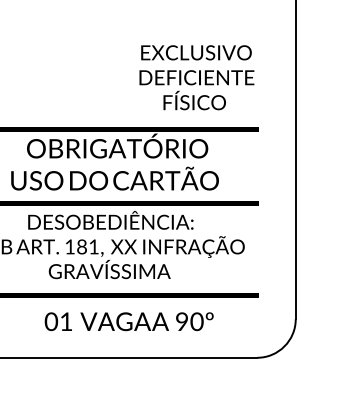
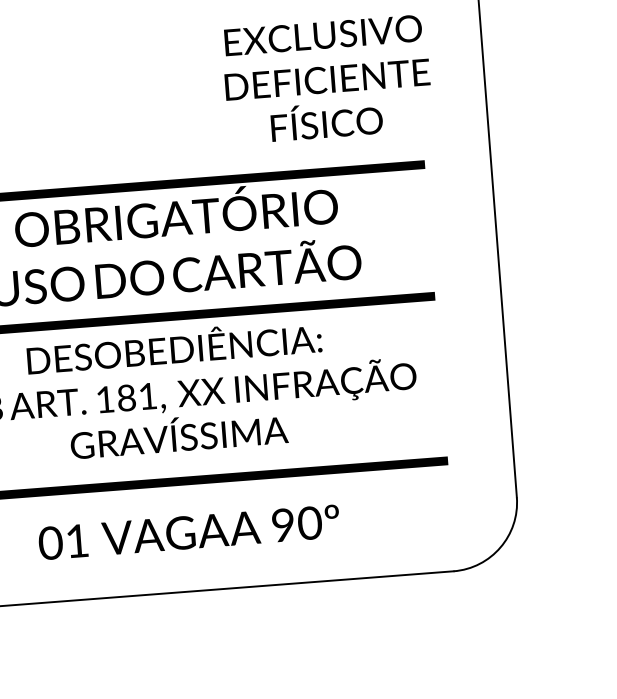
text: (196, 77) -> (326, 79), moved
text: (128, 321) -> (187, 532), moved

